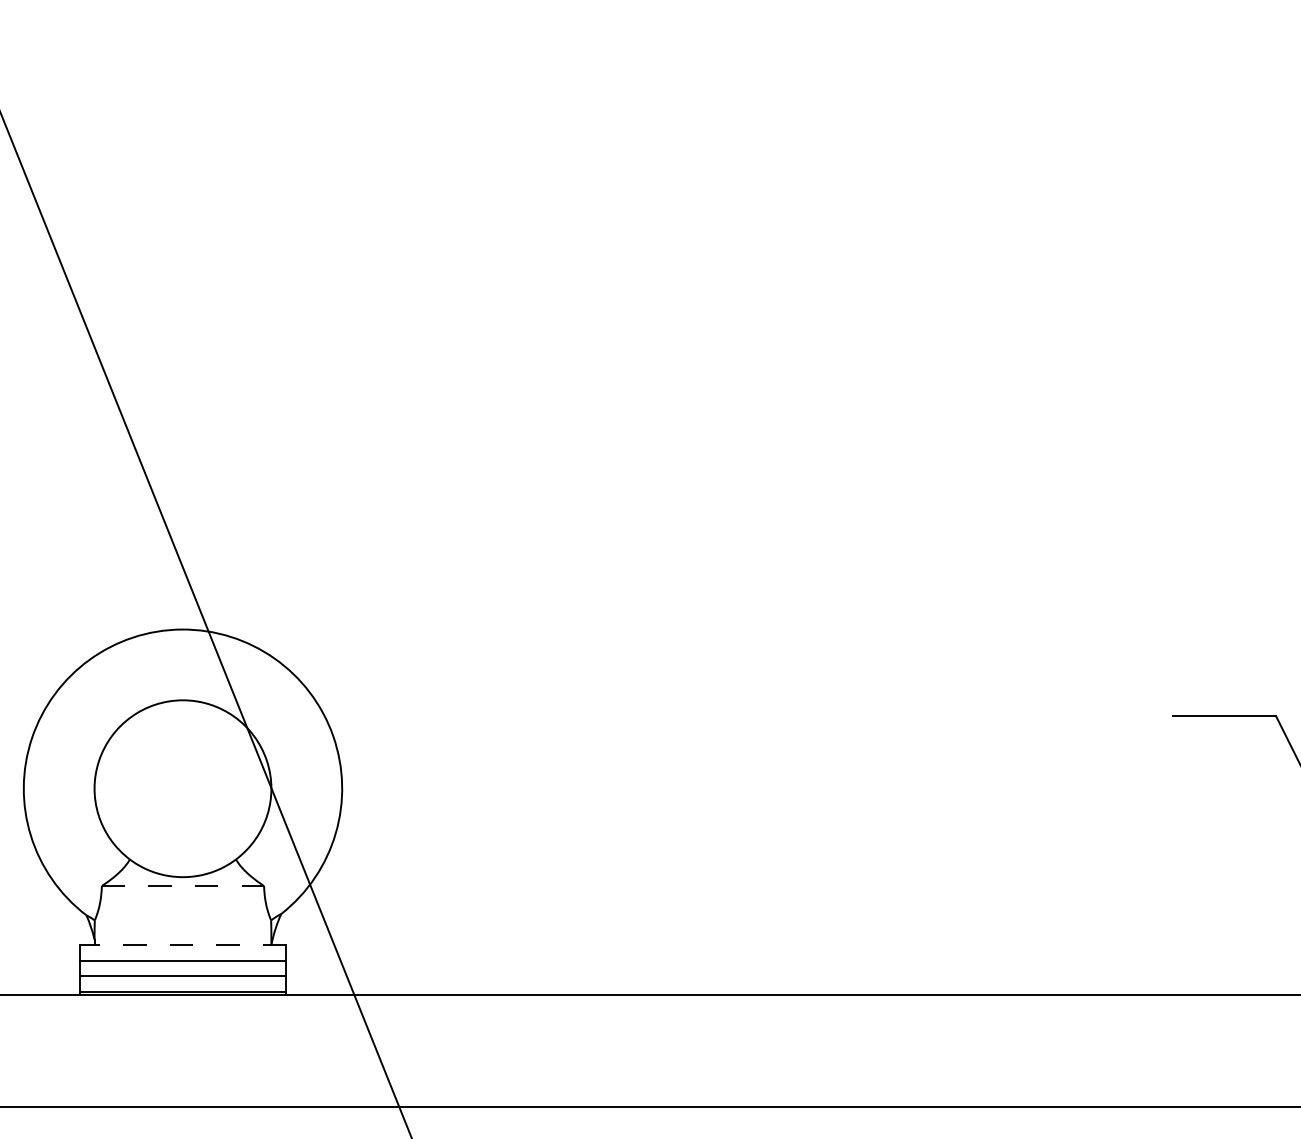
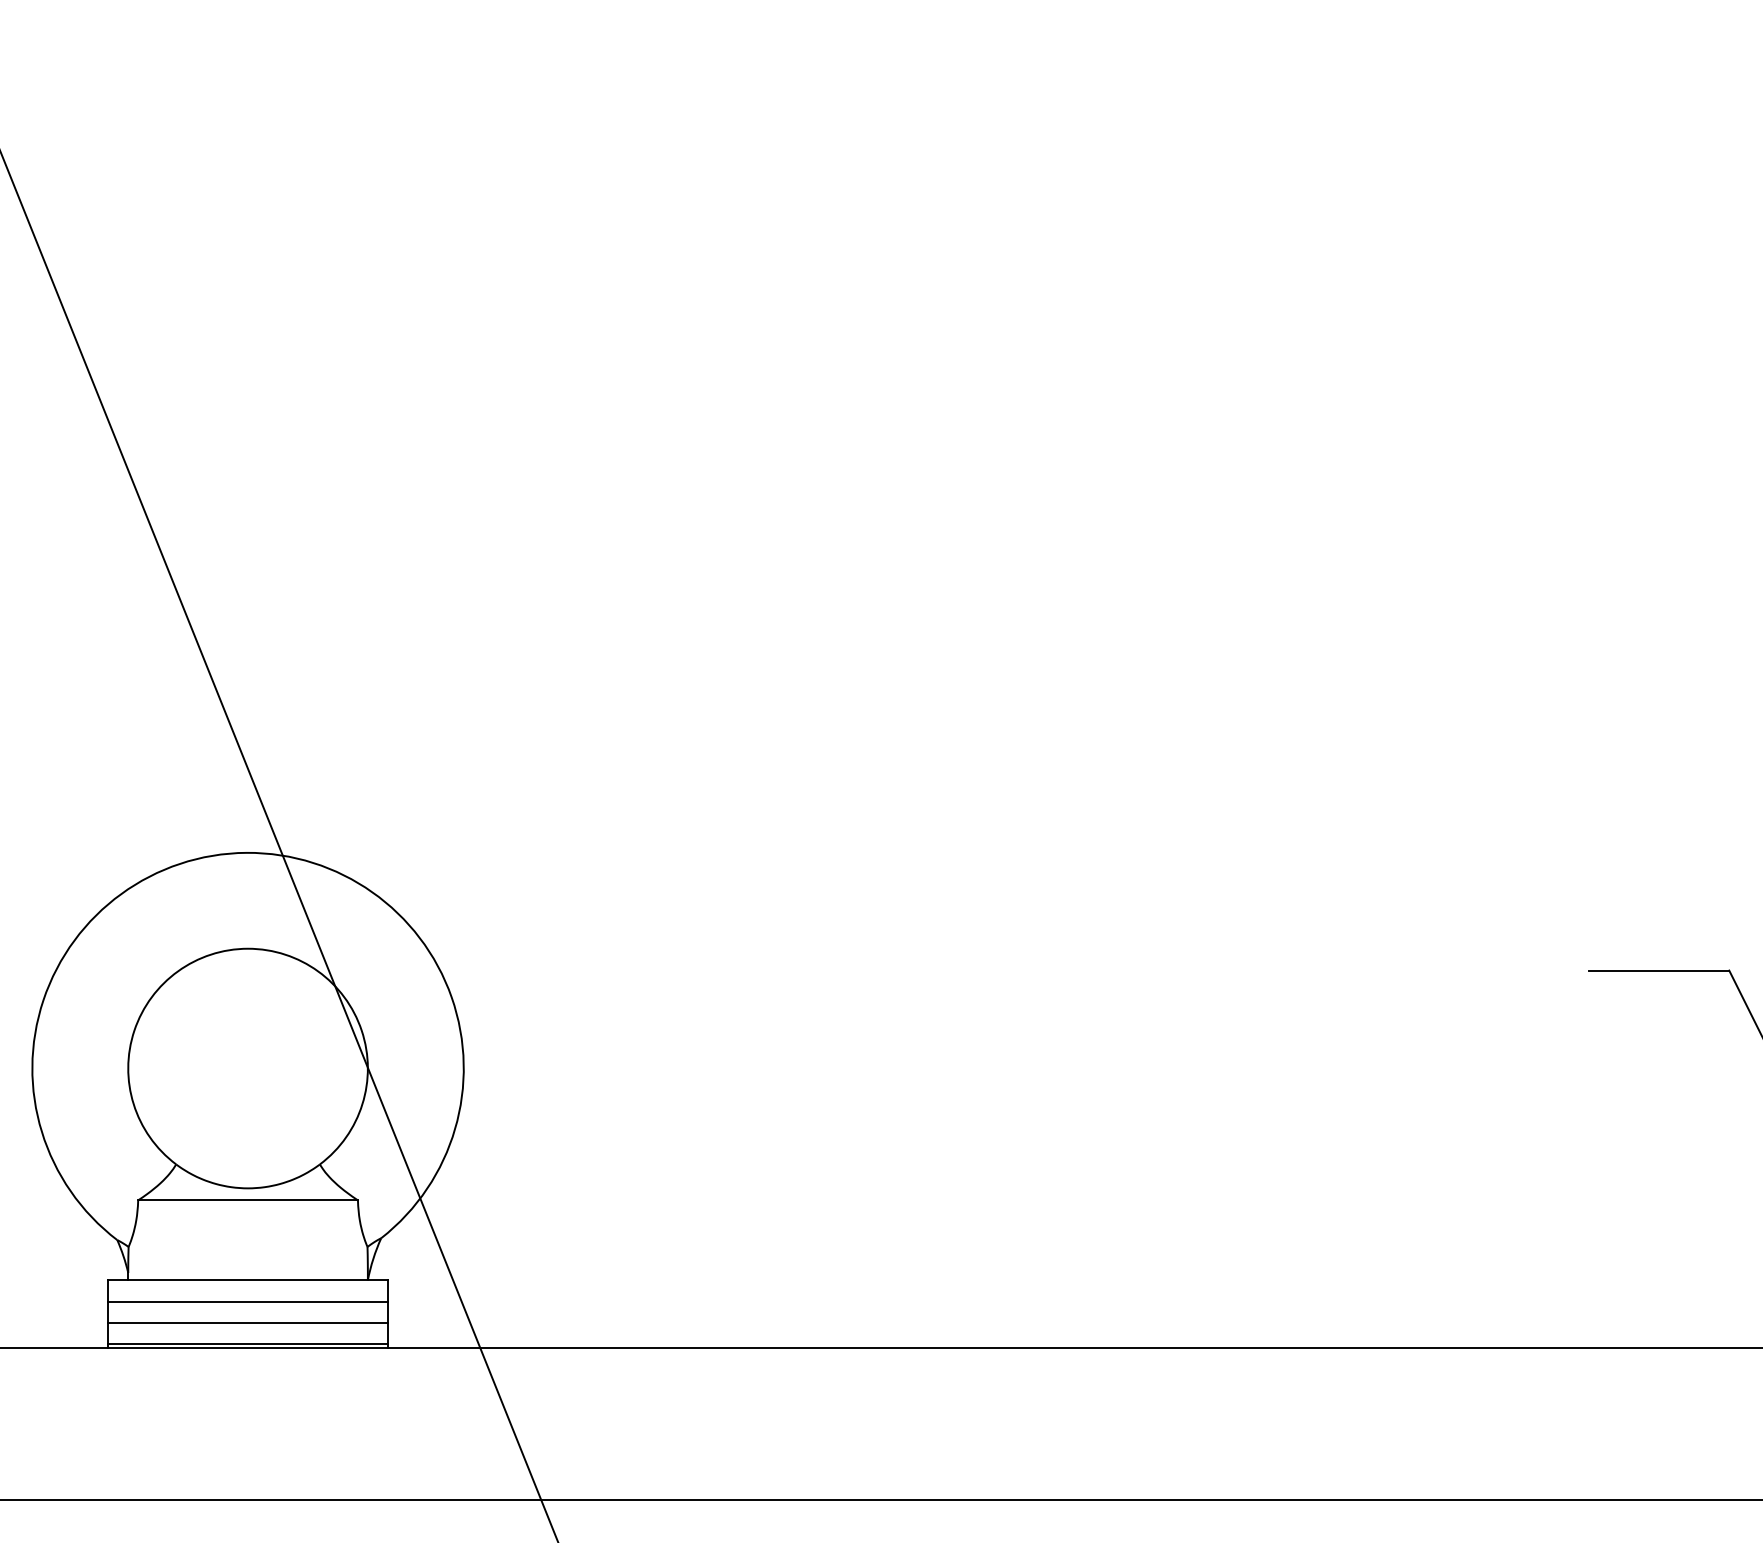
line: (183, 886) -> (248, 1201), dashed -> solid
line: (182, 944) -> (247, 1279), dashed -> solid

